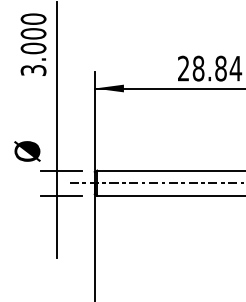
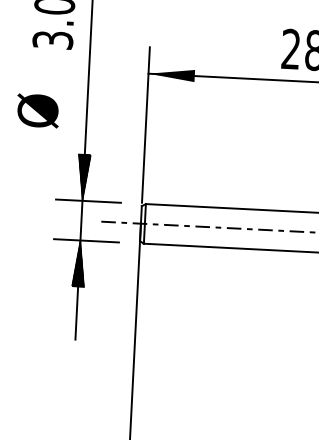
text: (27, 151) -> (38, 110), moved
hatch: (57, 155) -> (84, 176), added
hatch: (57, 209) -> (79, 262), added

